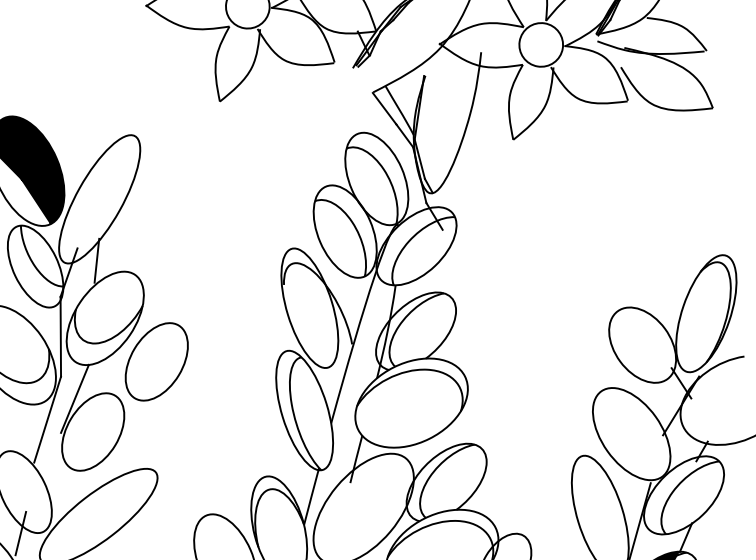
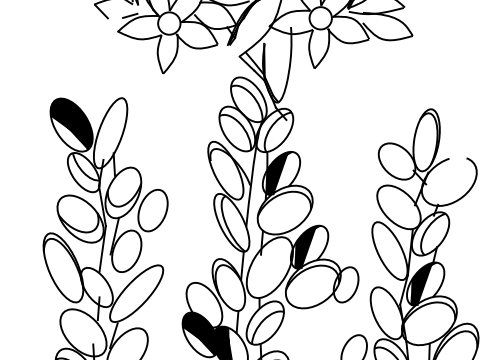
fill: (408, 330) -> (277, 173), added
fill: (438, 481) -> (305, 247), added

